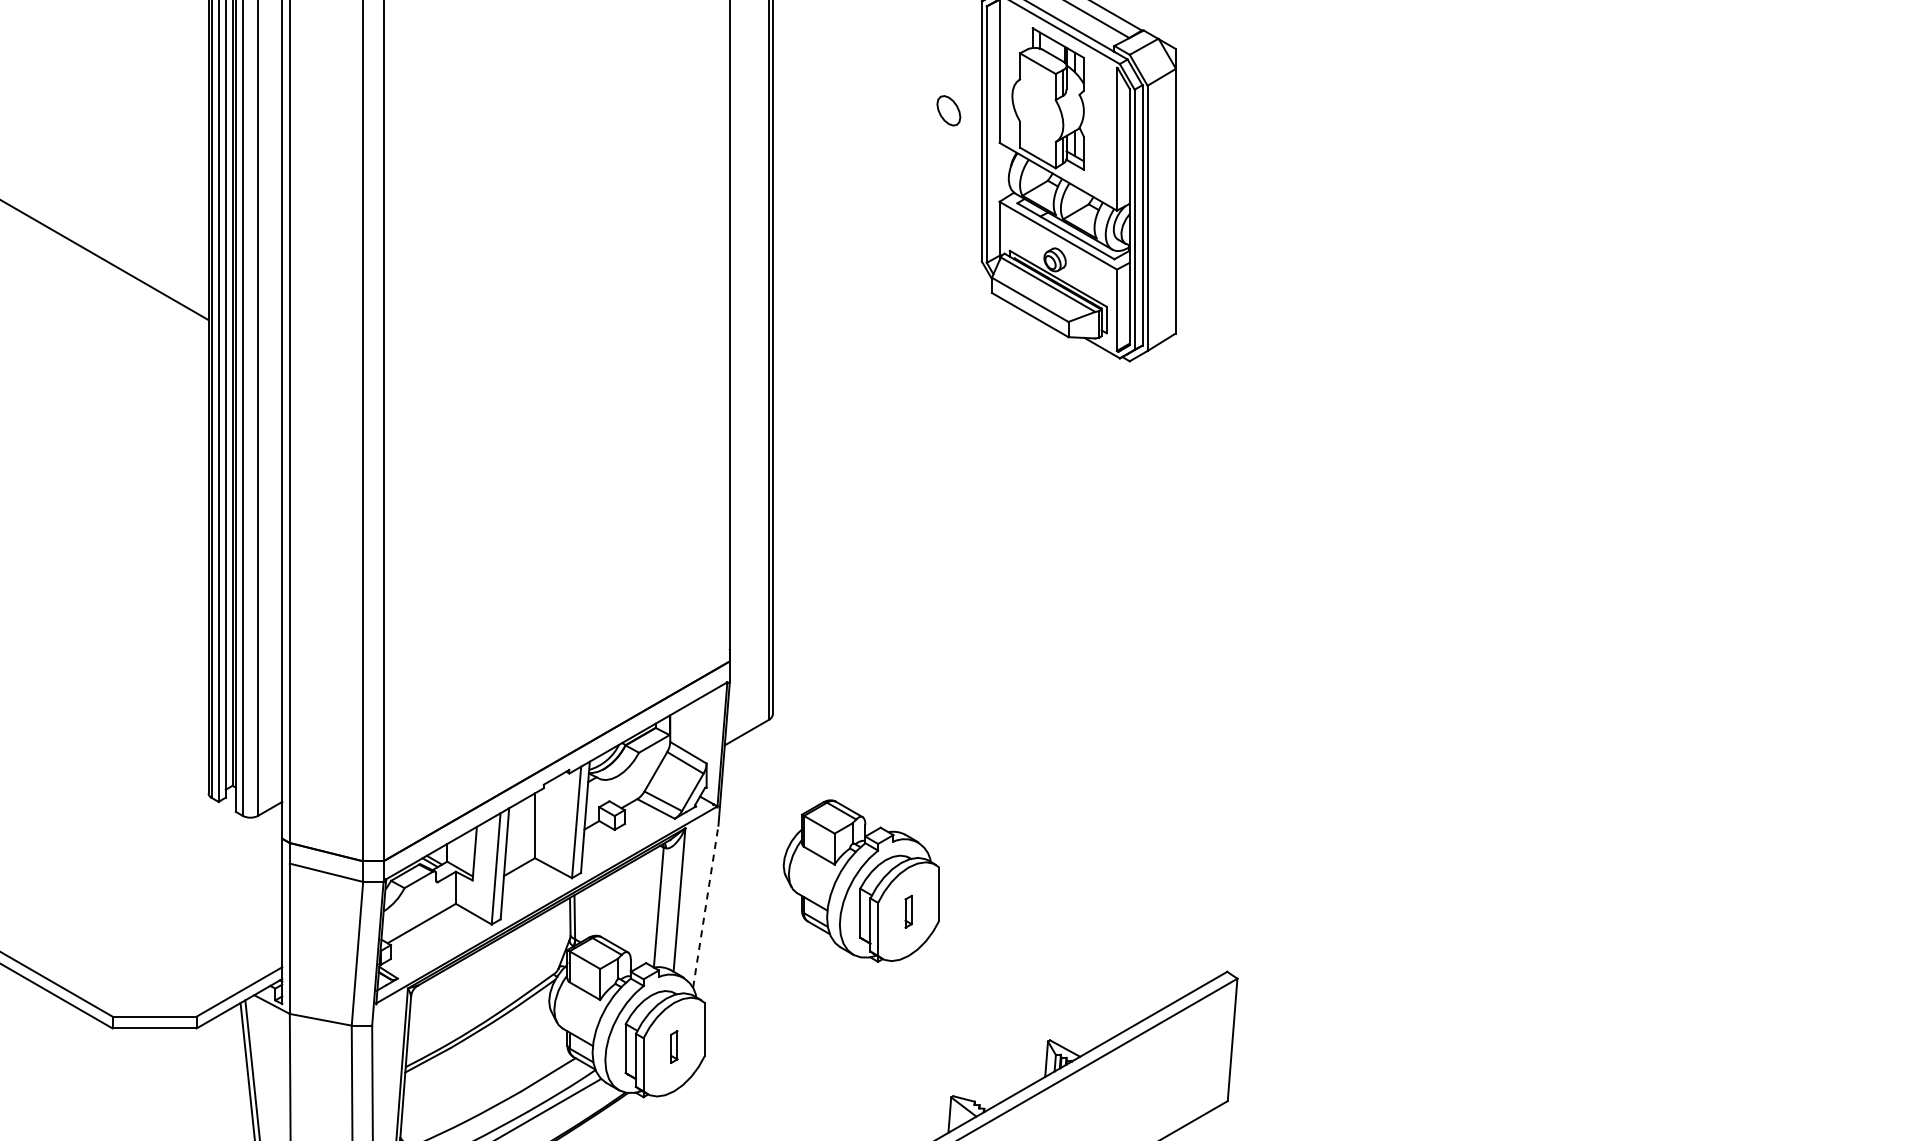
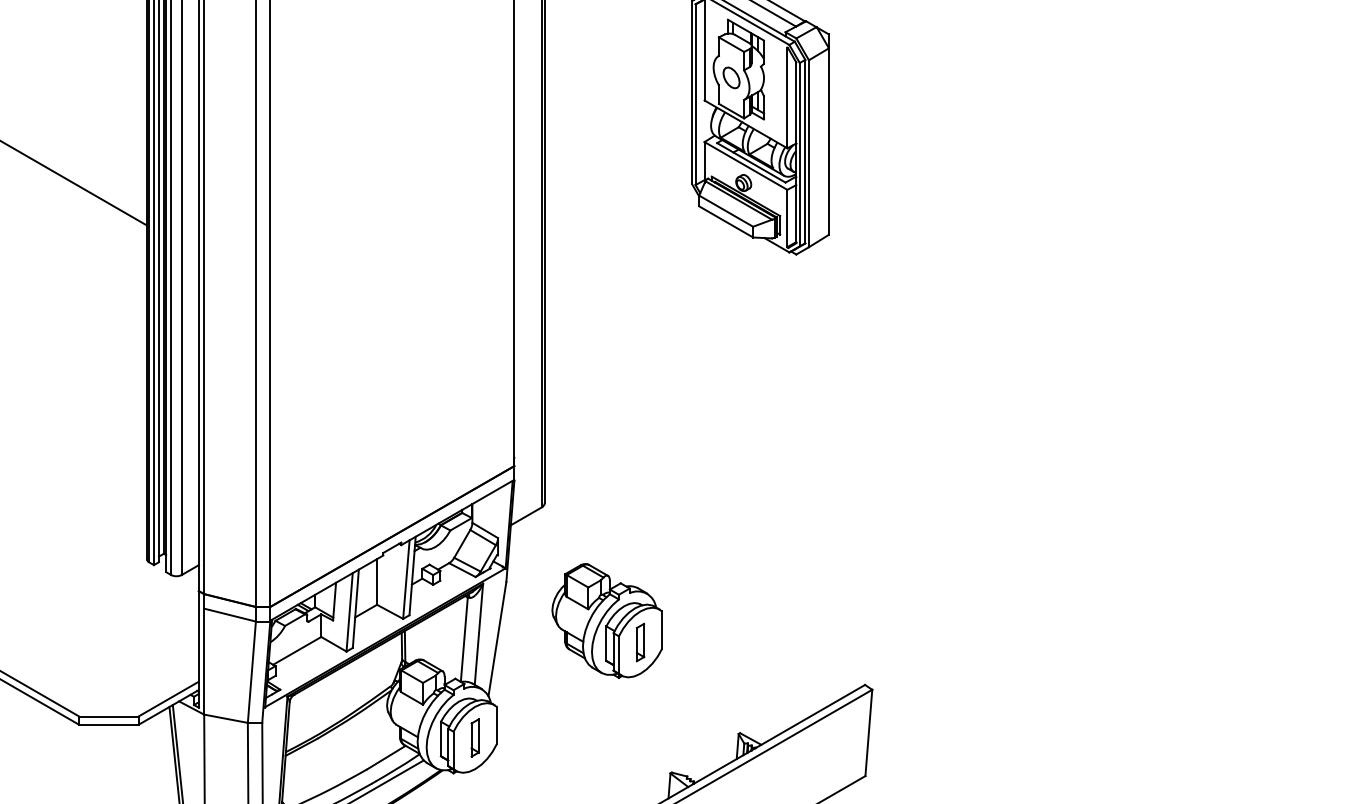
part: (948, 110) -> (731, 77), moved
line: (705, 906) -> (497, 638), dashed -> solid
part: (908, 911) -> (640, 642), size x1.67
part: (674, 1046) -> (475, 737), size x1.67

